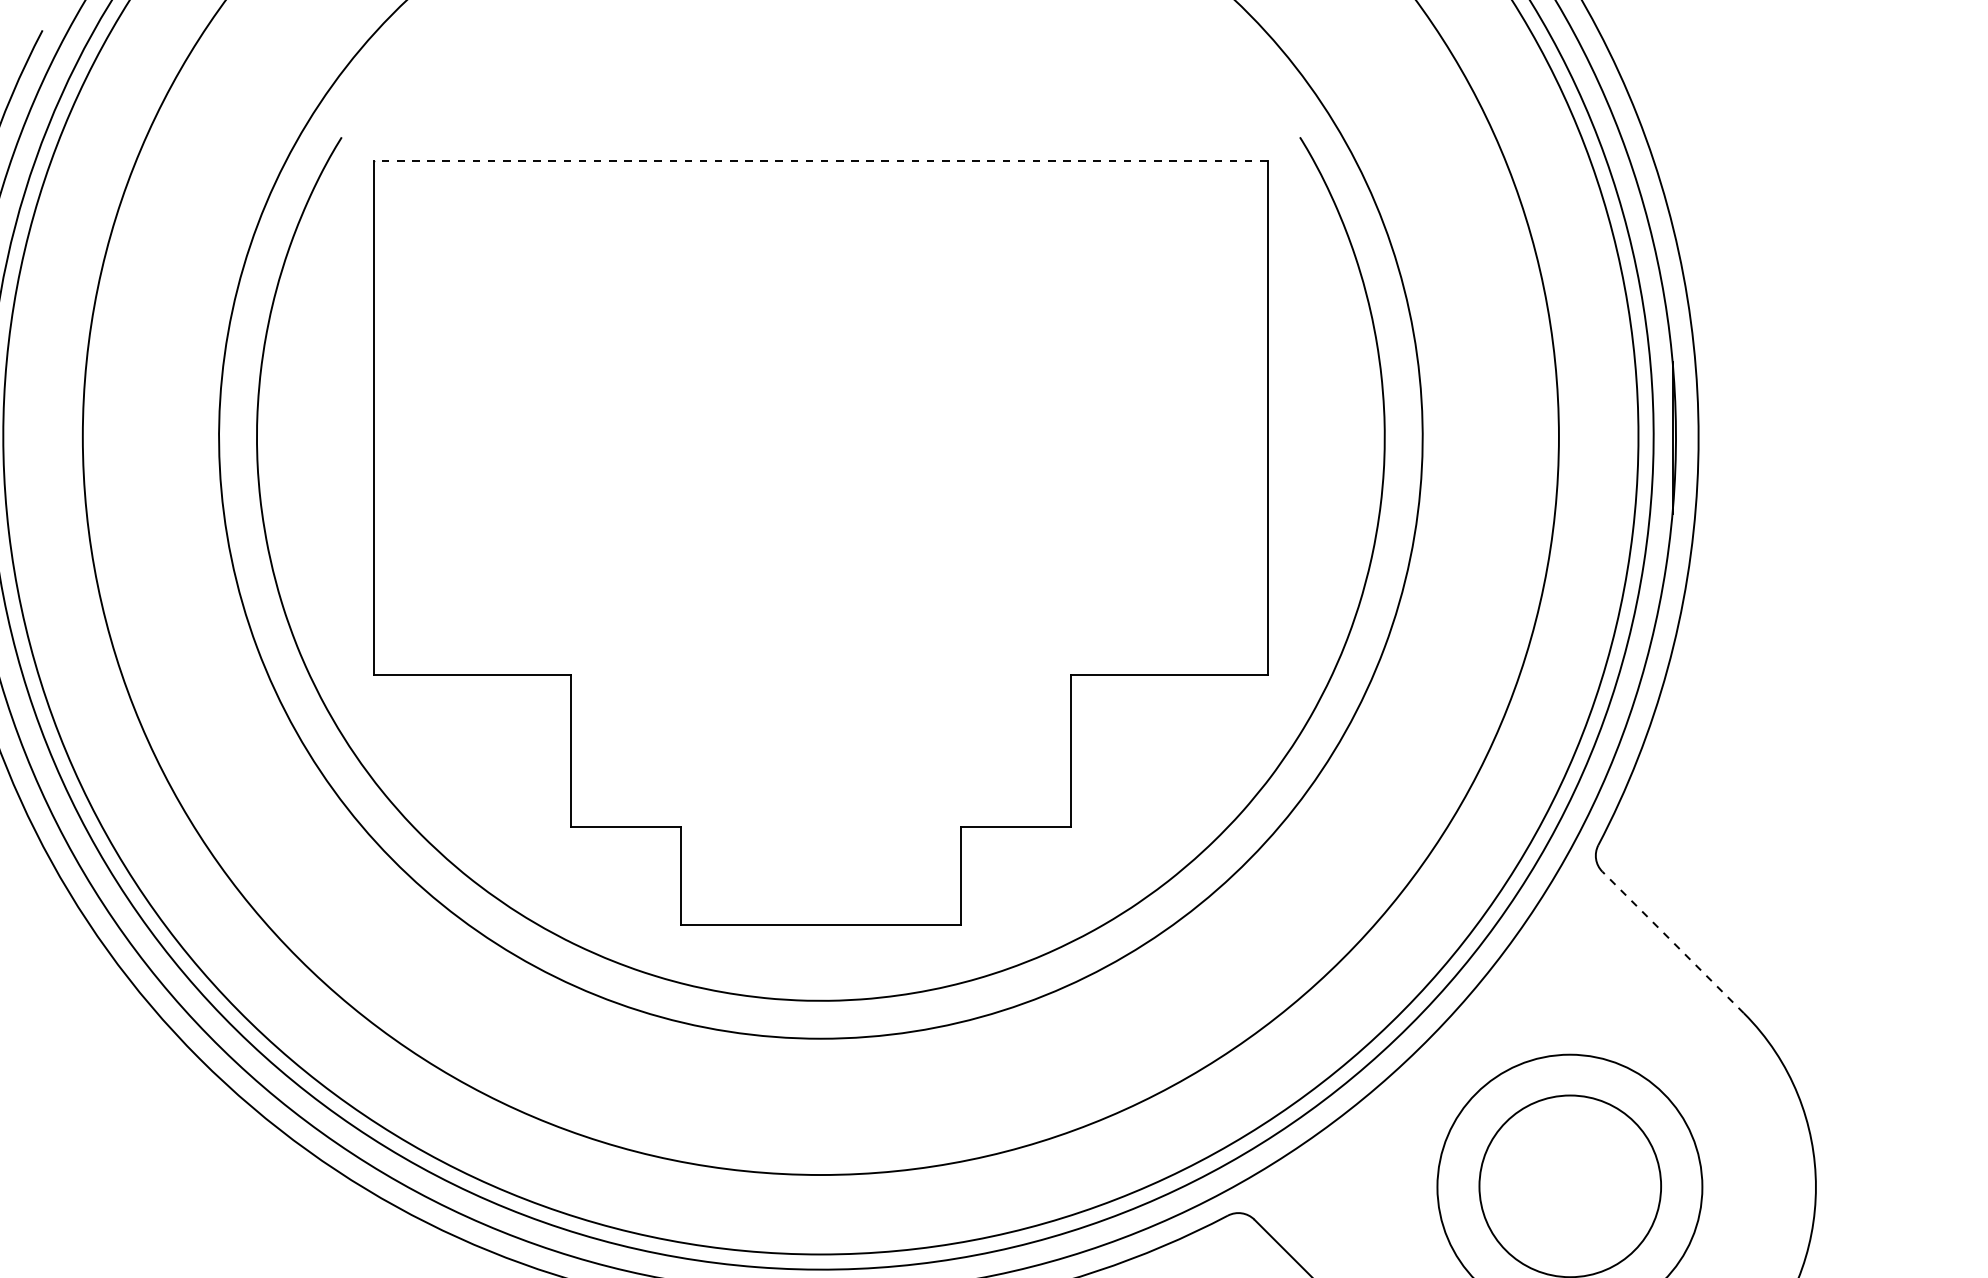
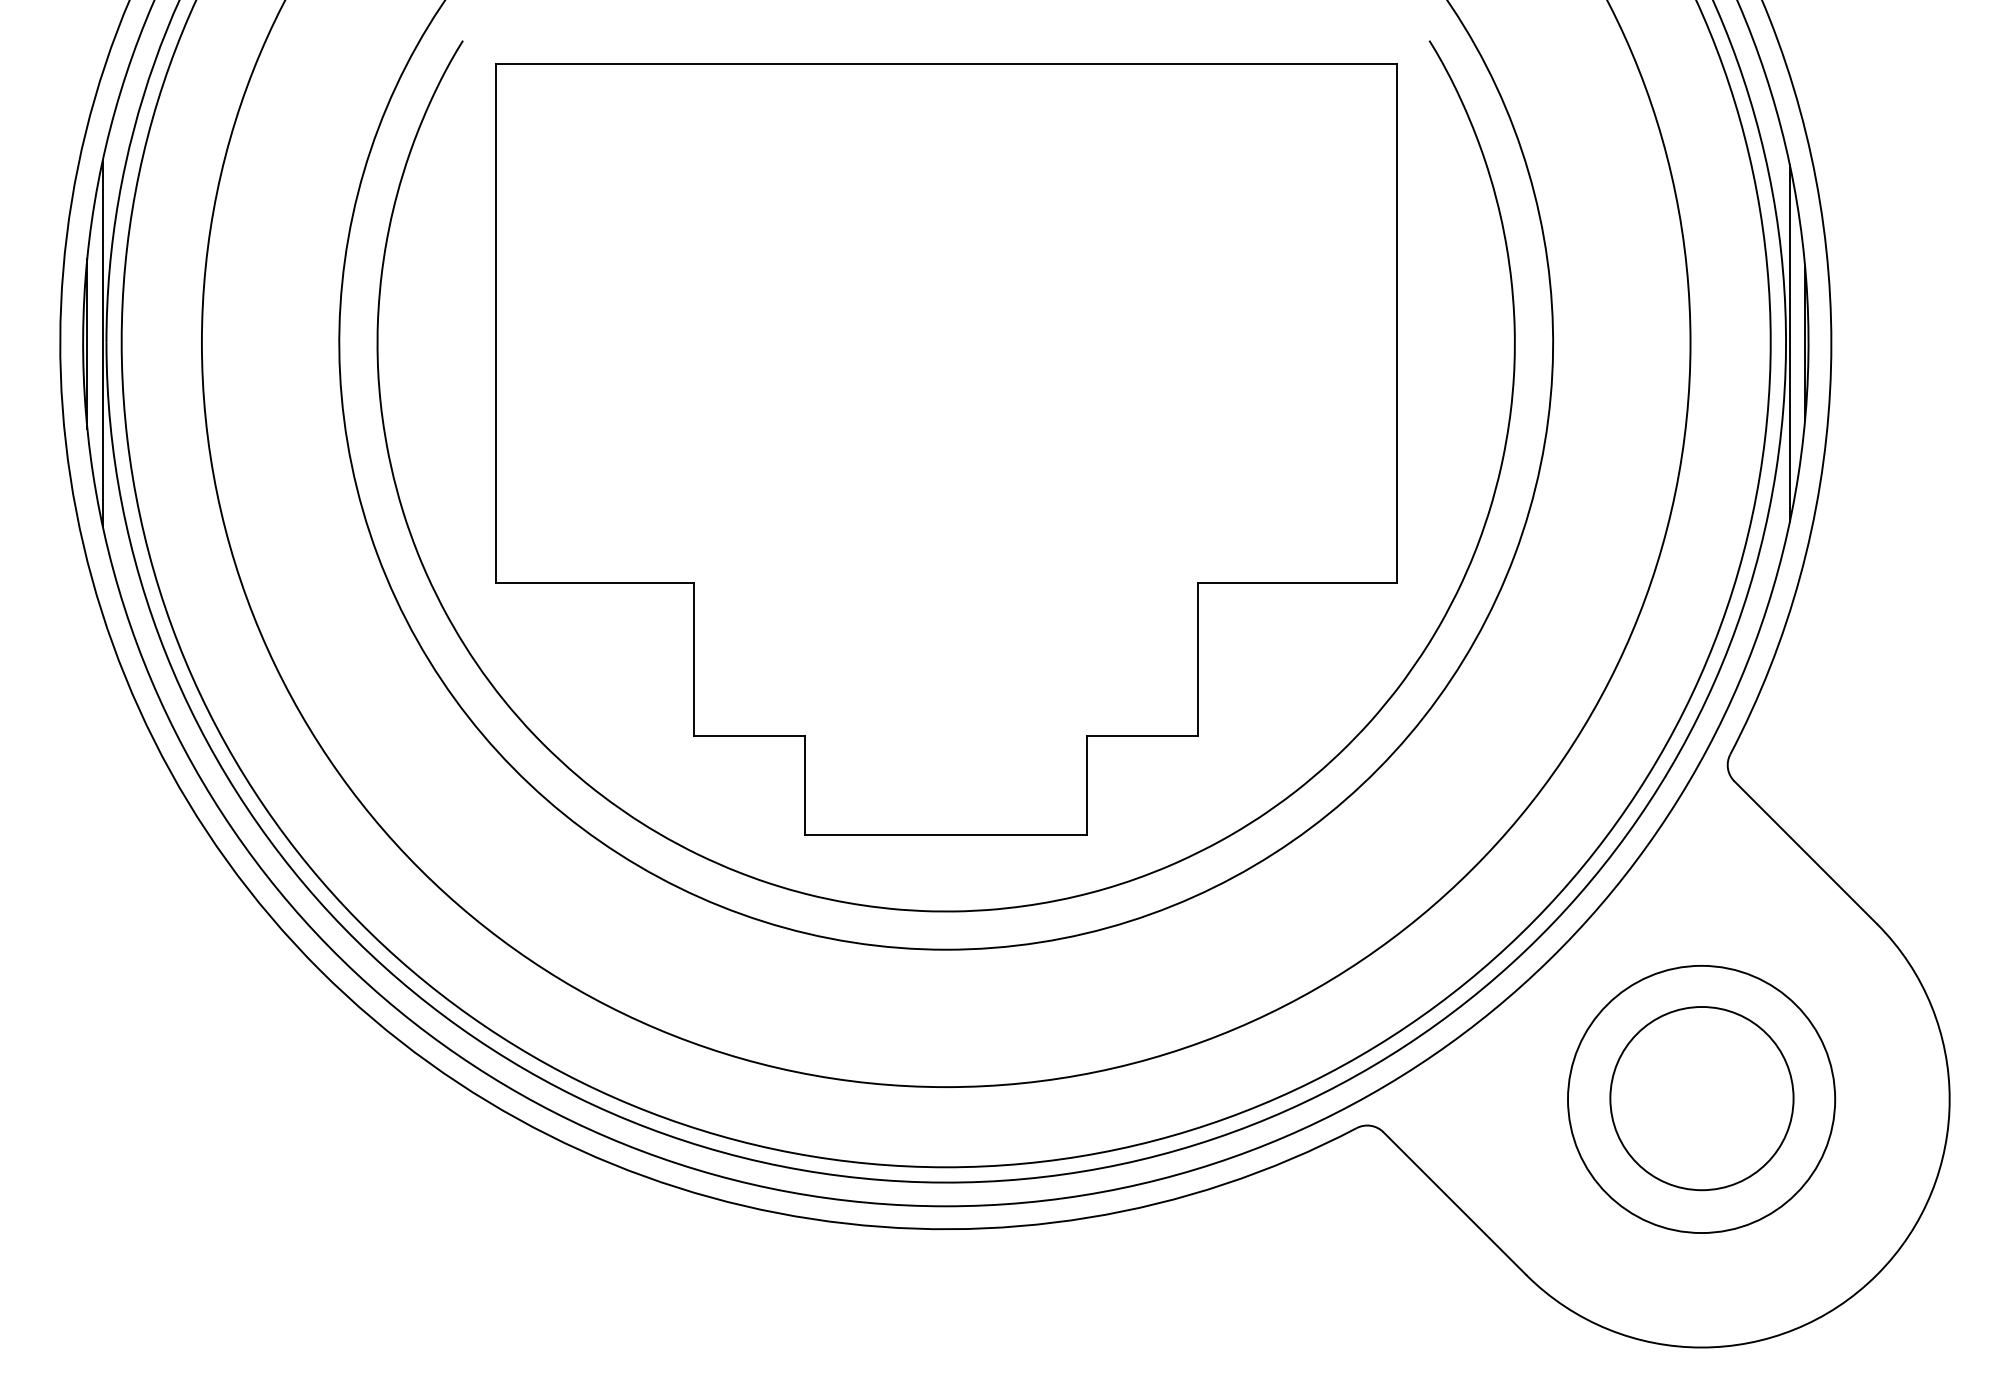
line: (820, 160) -> (945, 64), dashed -> solid
line: (1657, 437) -> (1789, 343), added
line: (1672, 942) -> (1805, 852), dashed -> solid

